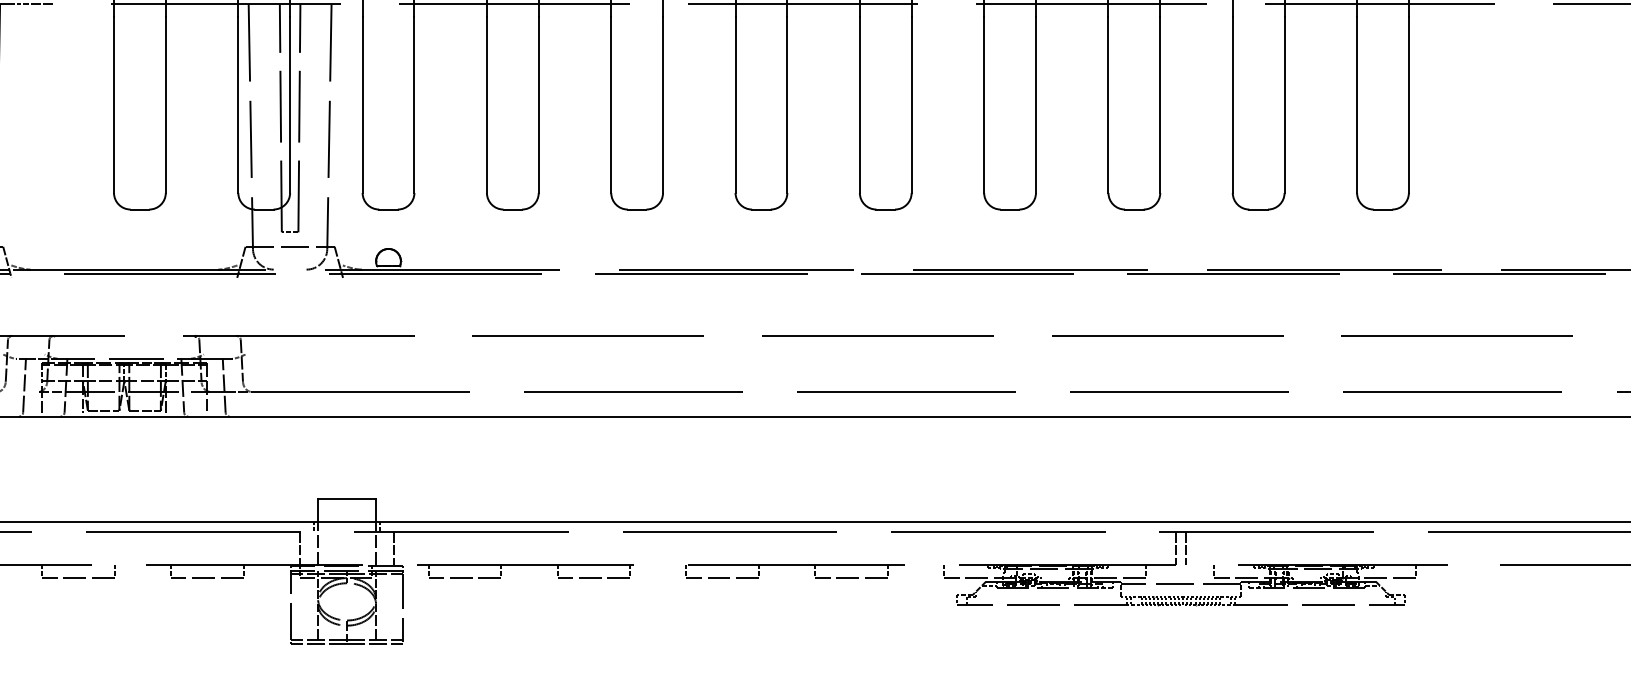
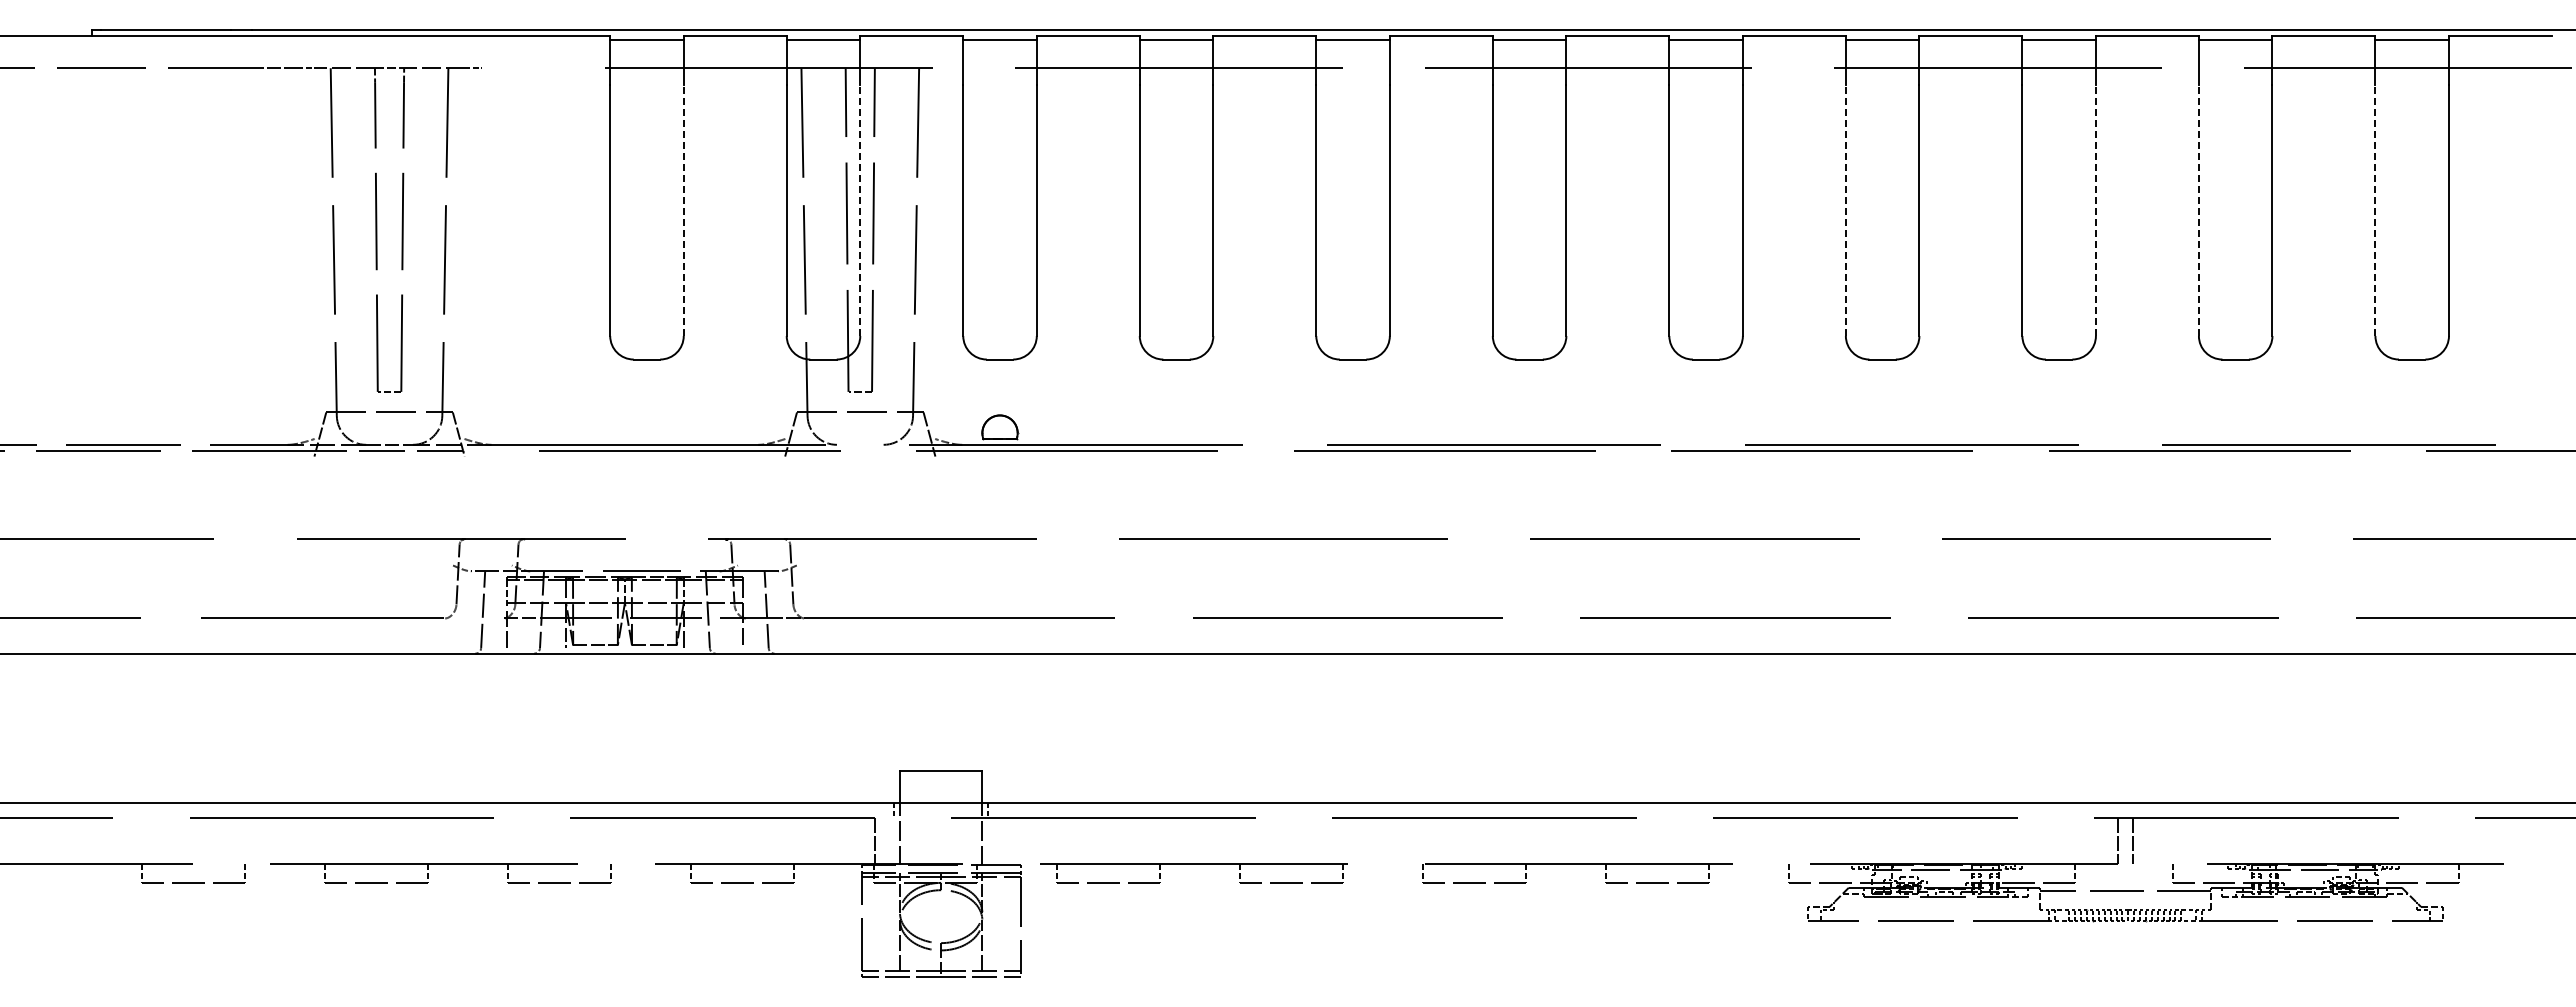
line: (38, 4) -> (502, 68), removed
line: (165, 104) -> (683, 210), solid -> dashed
line: (290, 104) -> (860, 210), solid -> dashed
line: (983, 104) -> (1845, 210), solid -> dashed
line: (1159, 104) -> (2095, 210), solid -> dashed
line: (1232, 104) -> (2198, 210), solid -> dashed
line: (1357, 104) -> (2375, 210), solid -> dashed
line: (393, 548) -> (1007, 841), removed

